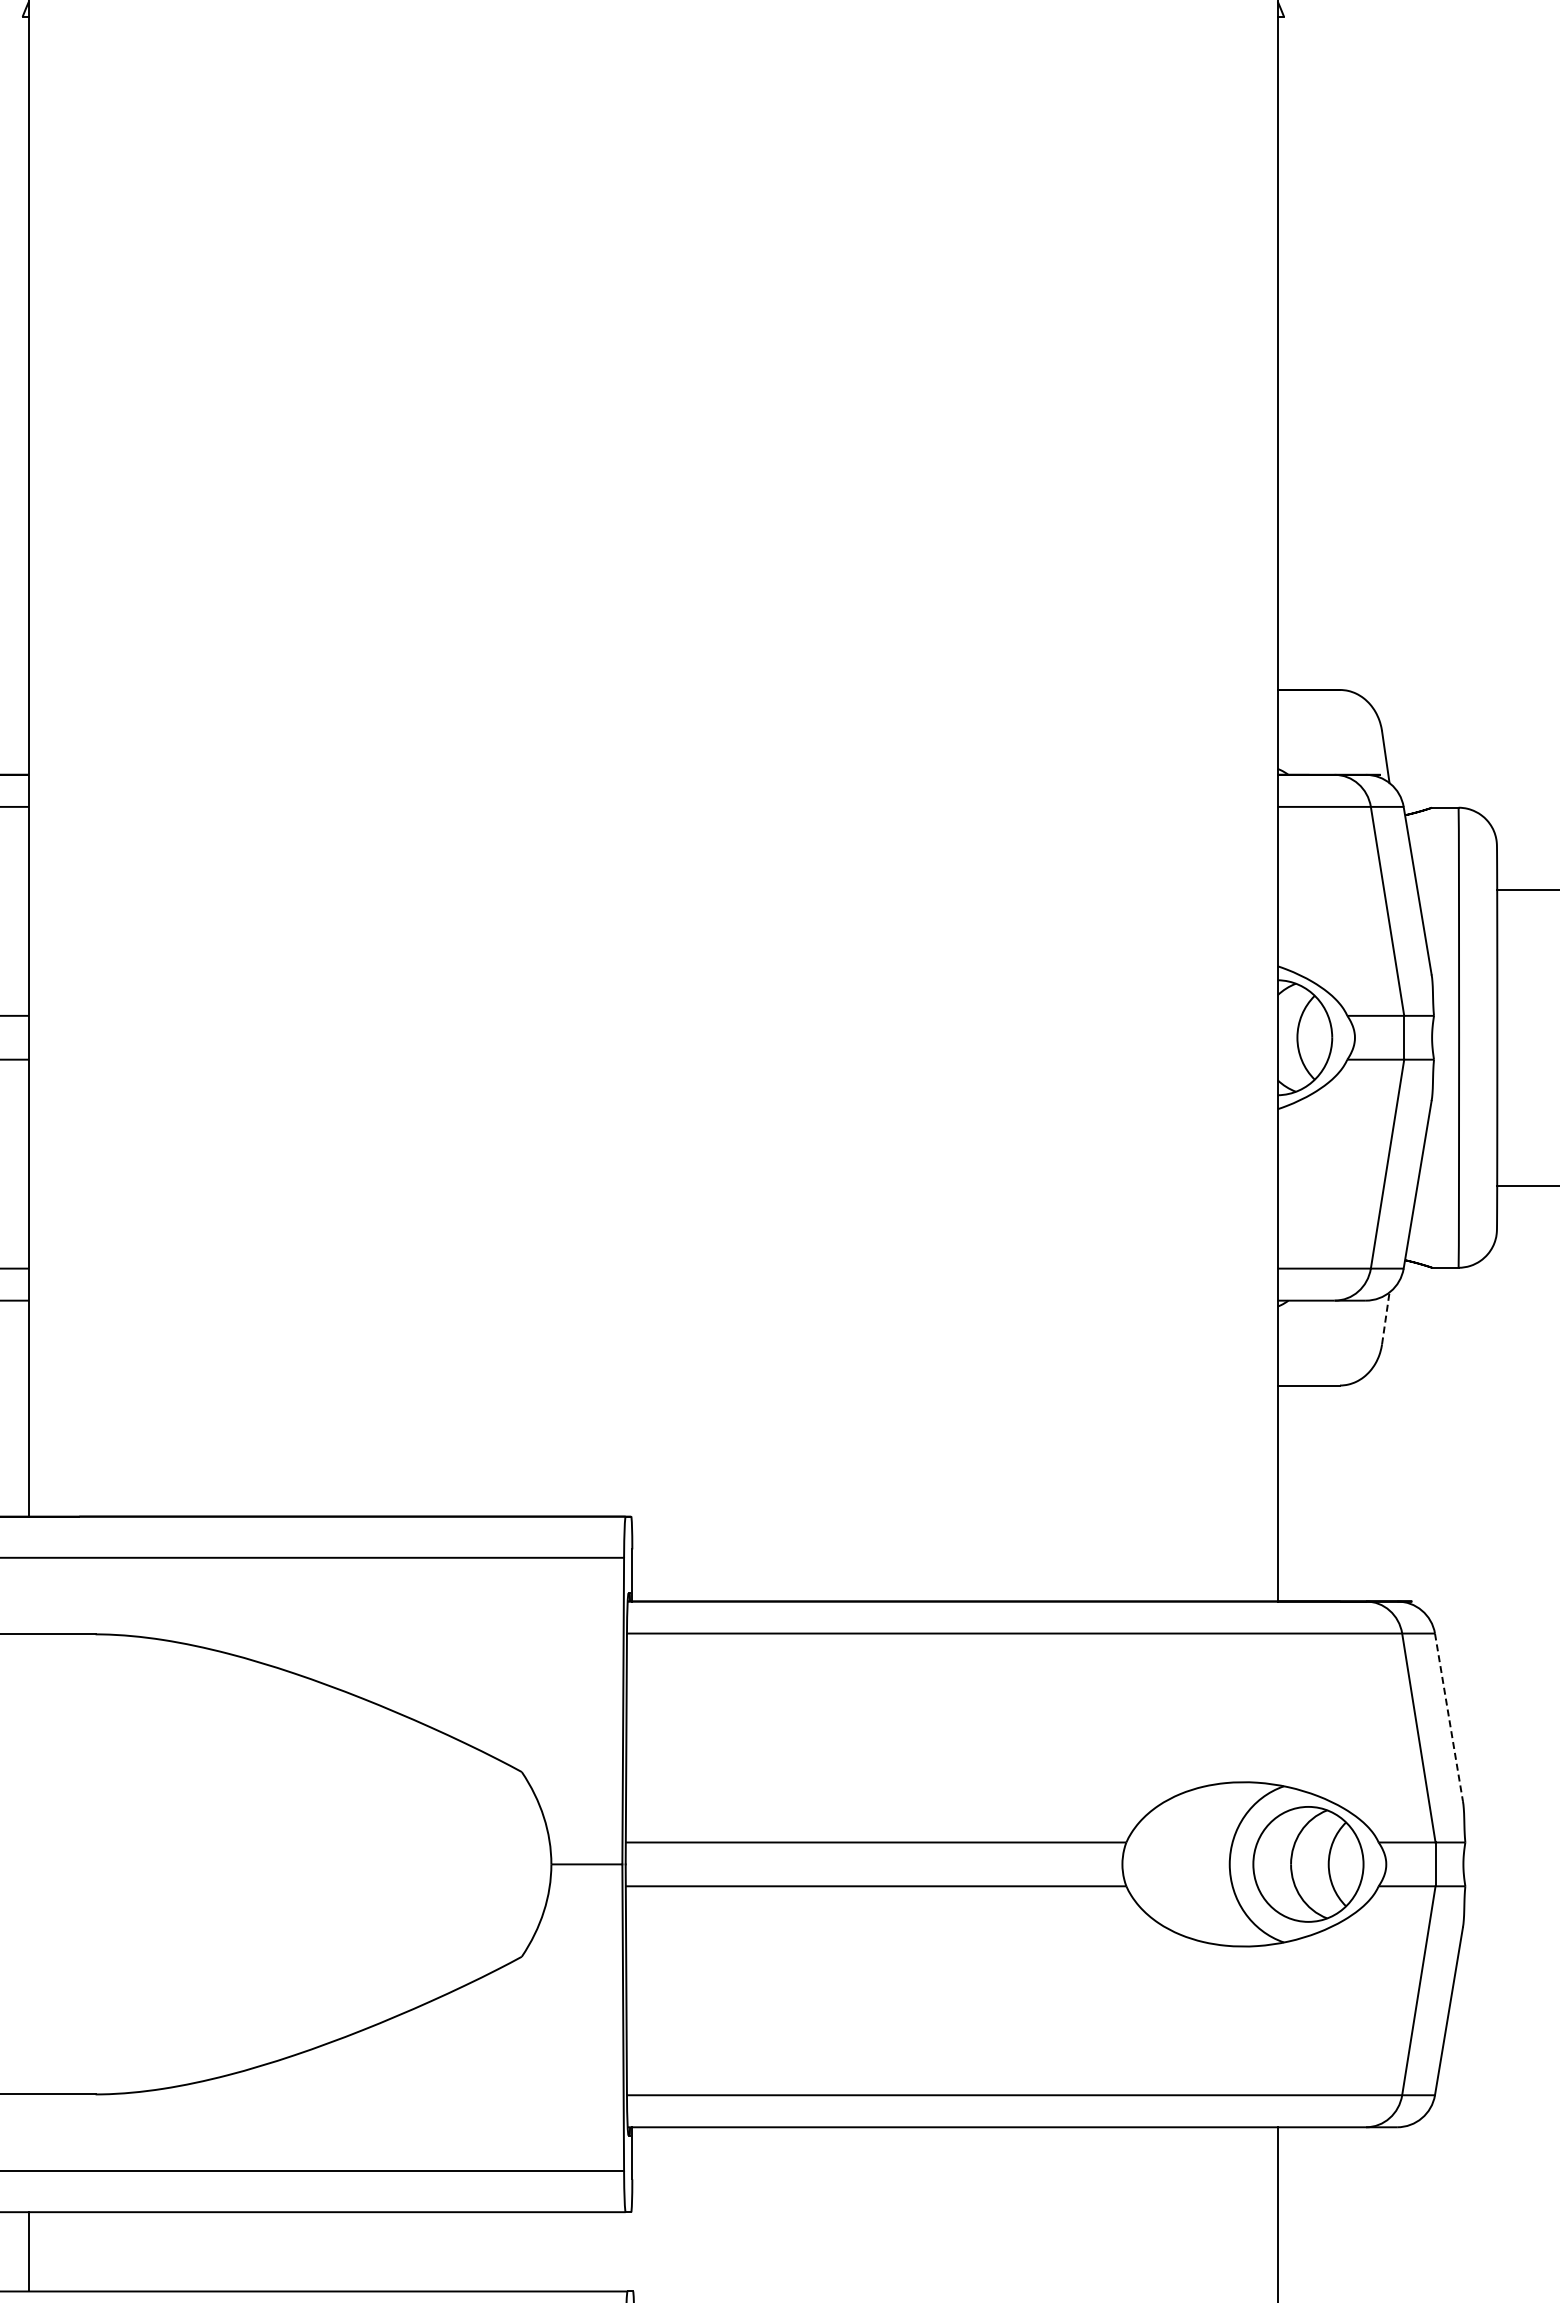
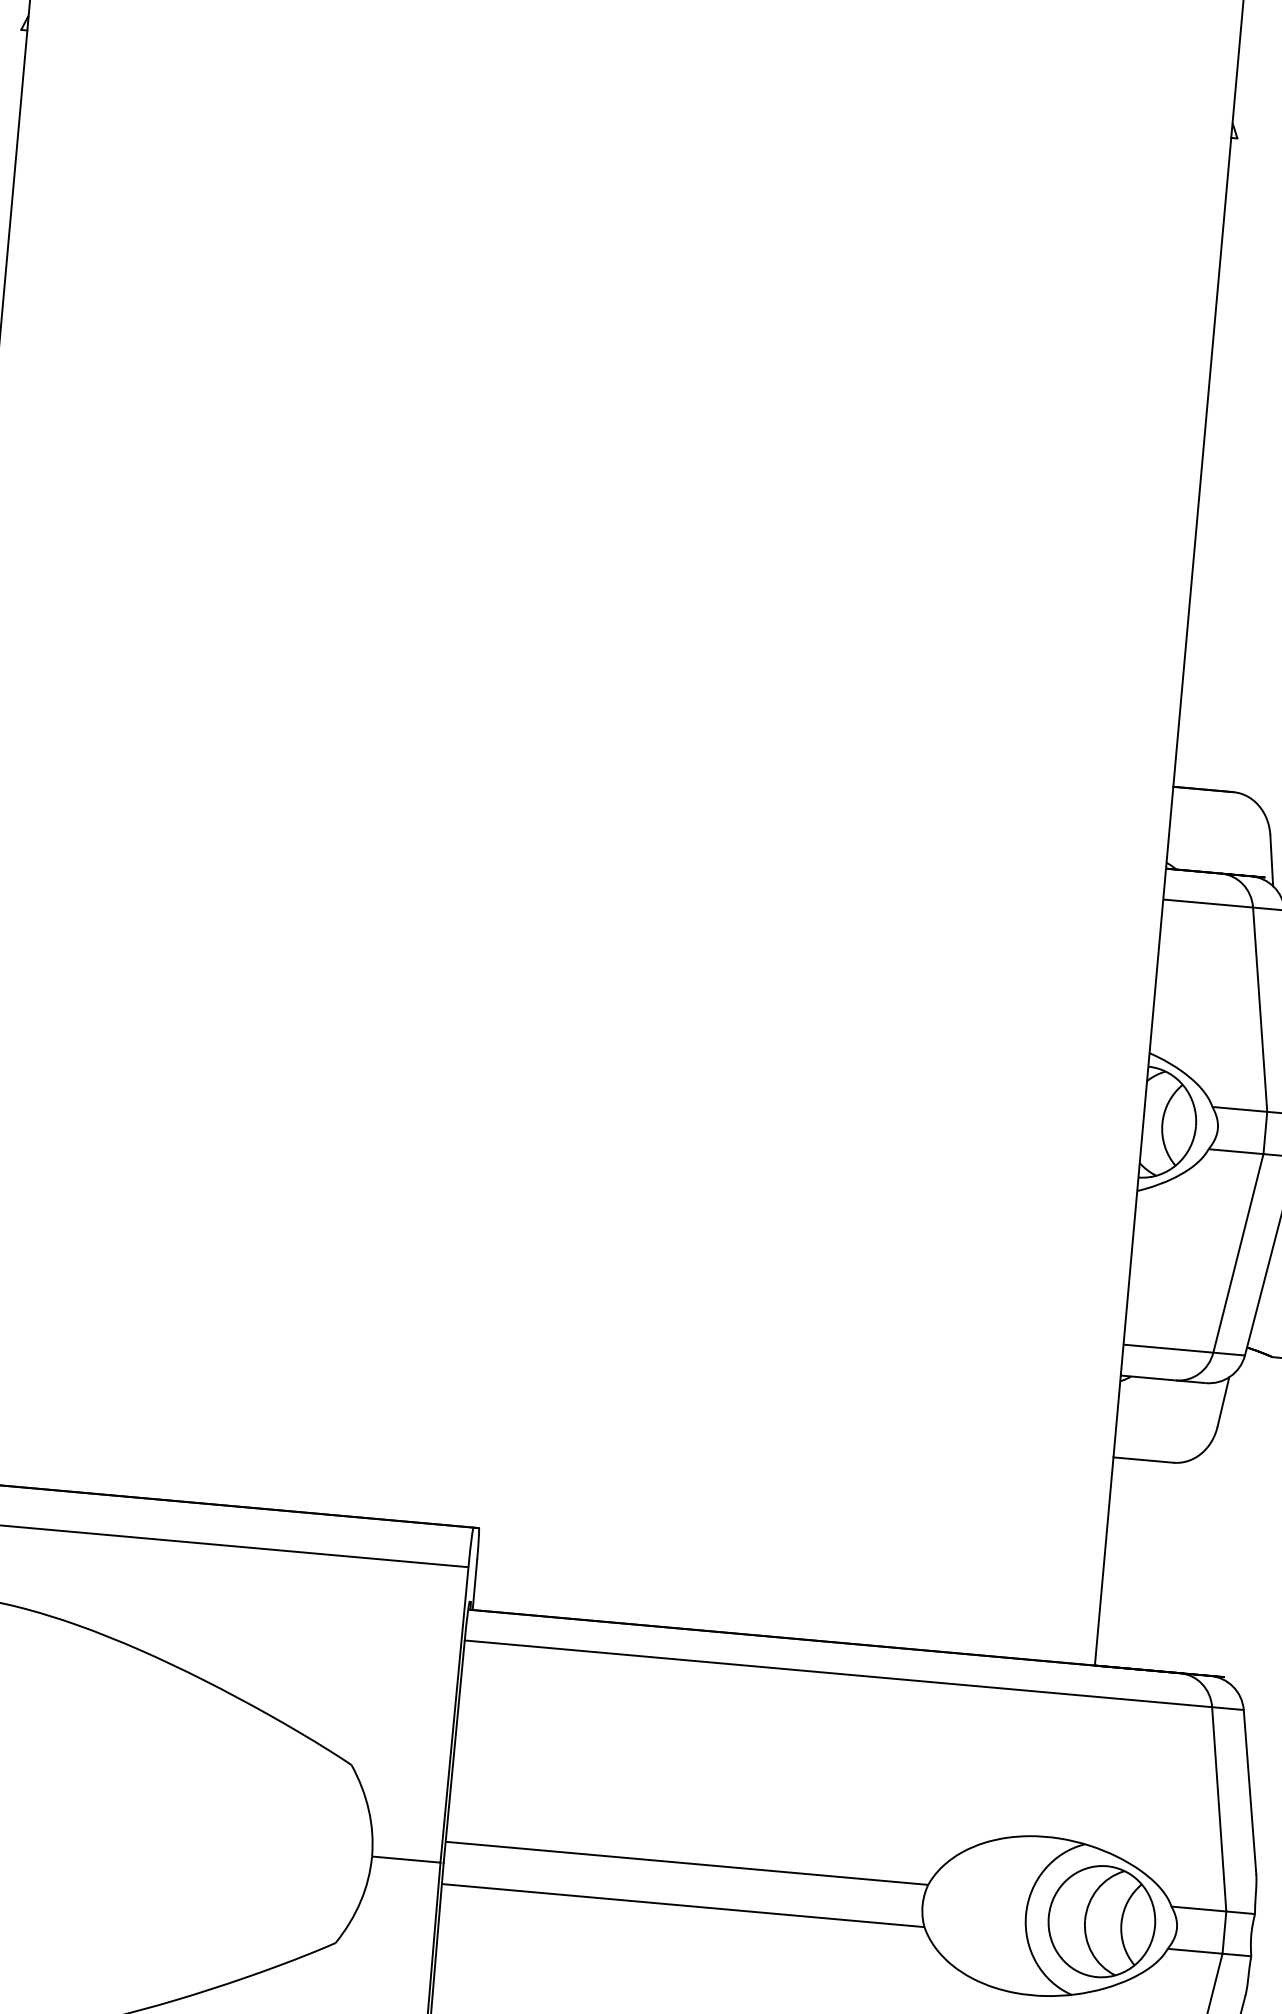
line: (1385, 1317) -> (1223, 1401), dashed -> solid
line: (1448, 1717) -> (1249, 1792), dashed -> solid

